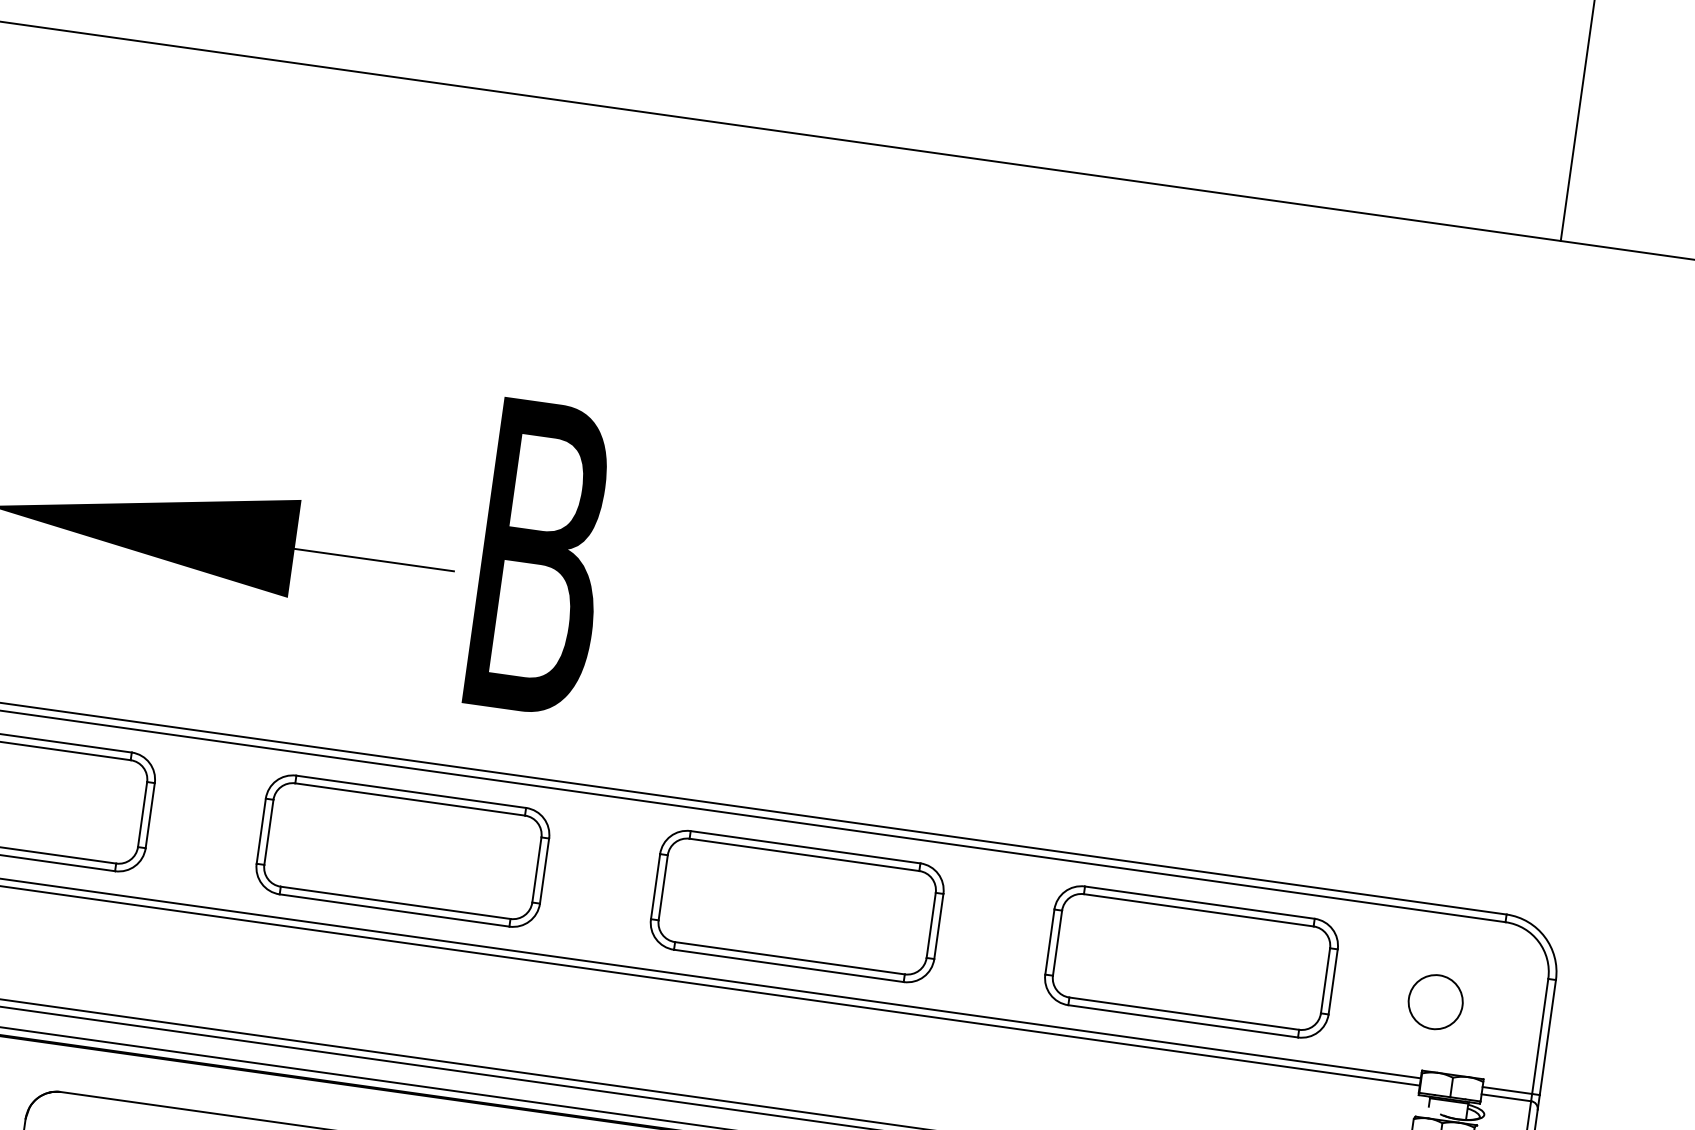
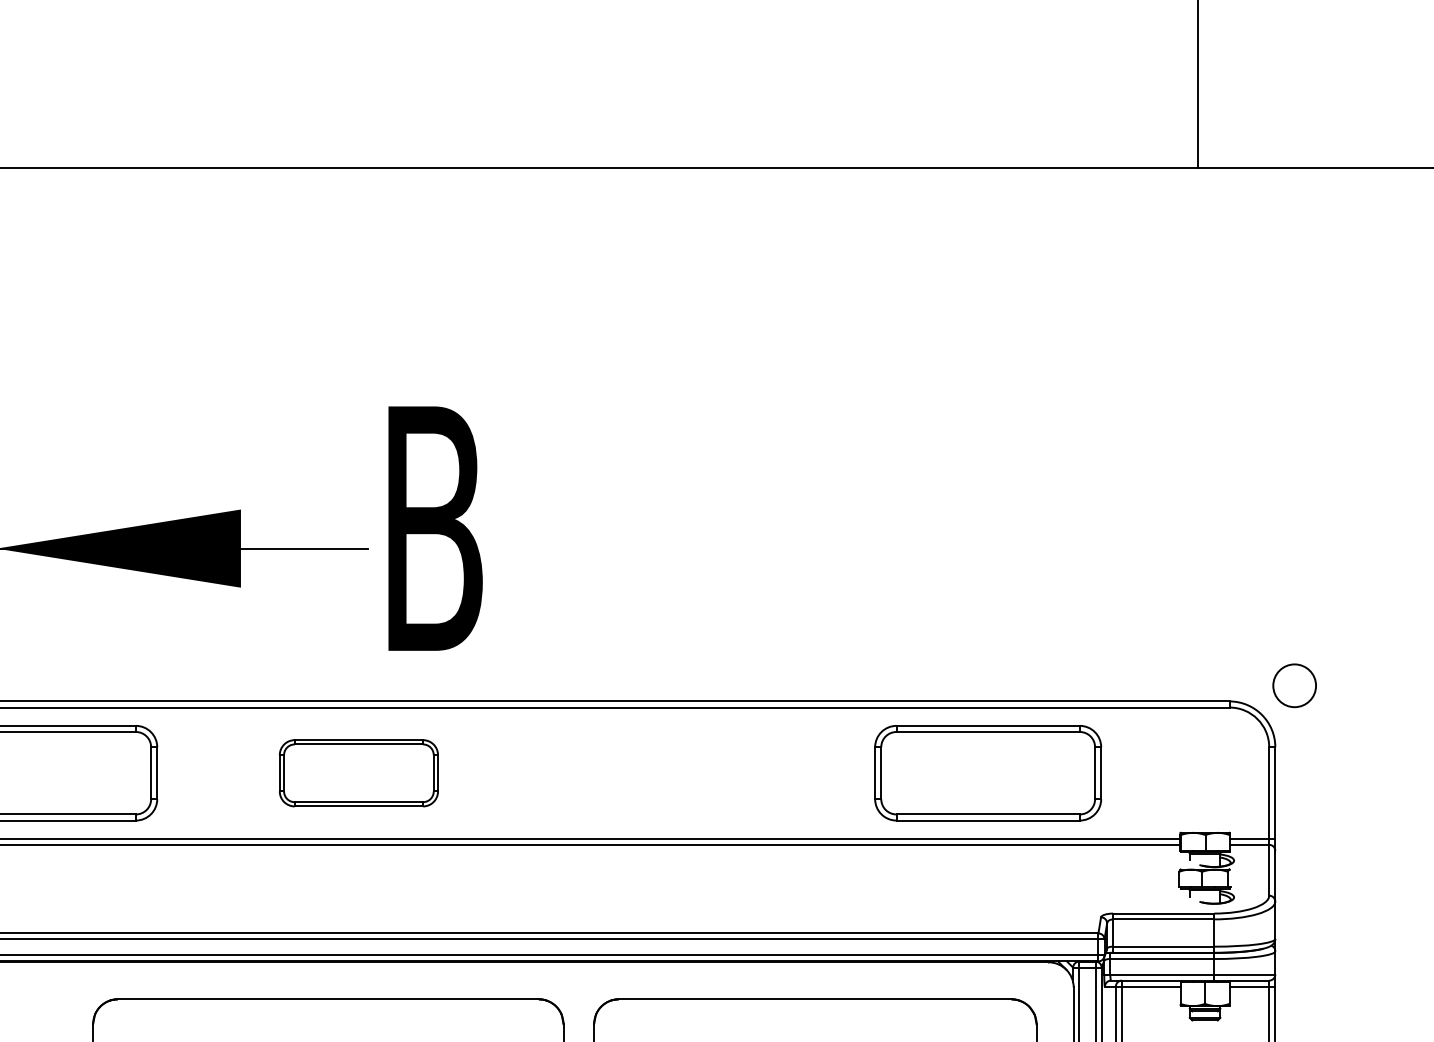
part: (402, 851) -> (358, 773), size x0.7
part: (797, 906) -> (673, 773), removed
circle: (1435, 1001) -> (1294, 685), moved

